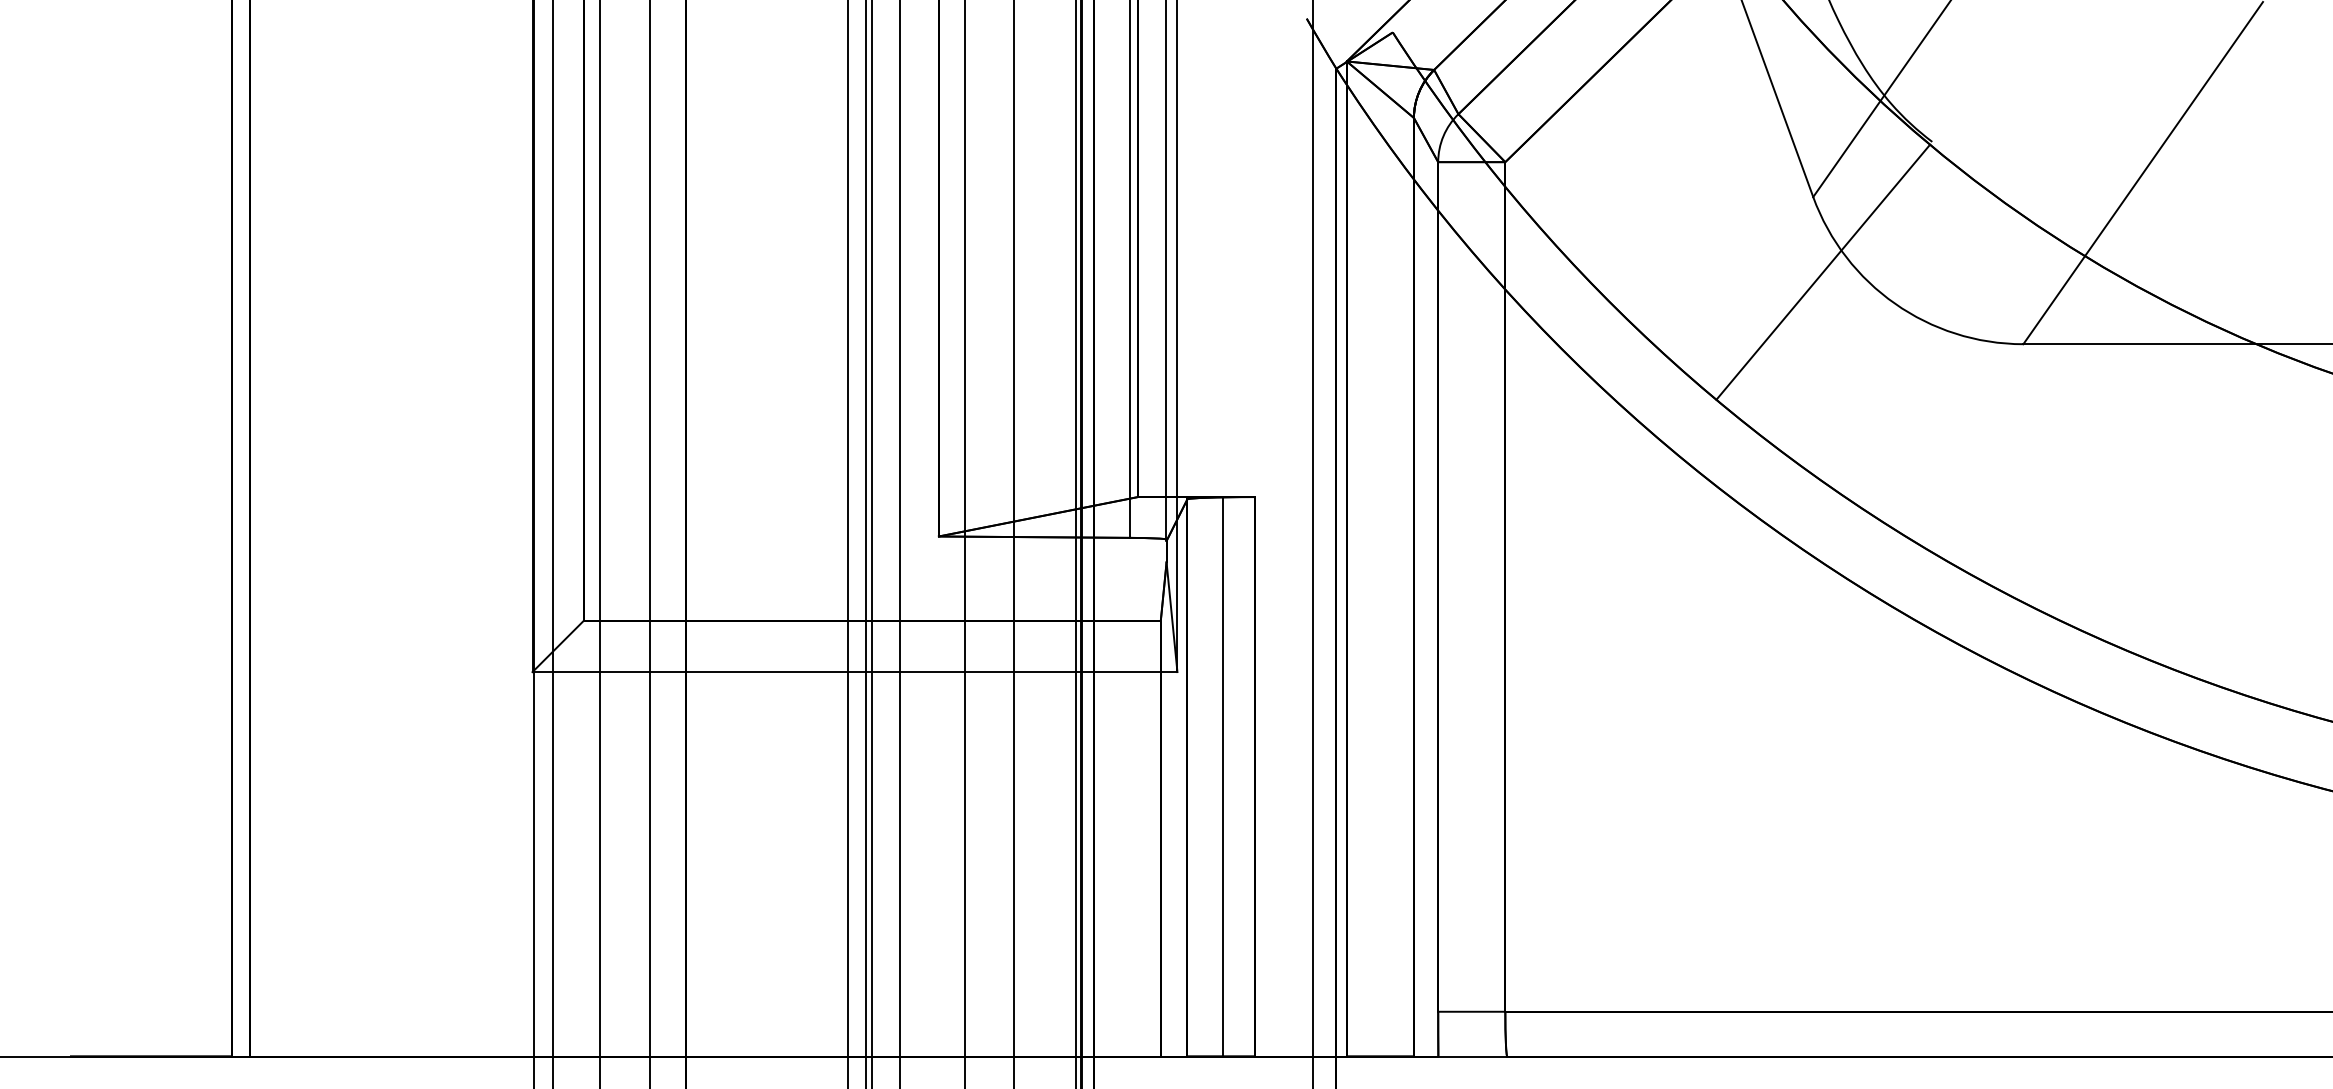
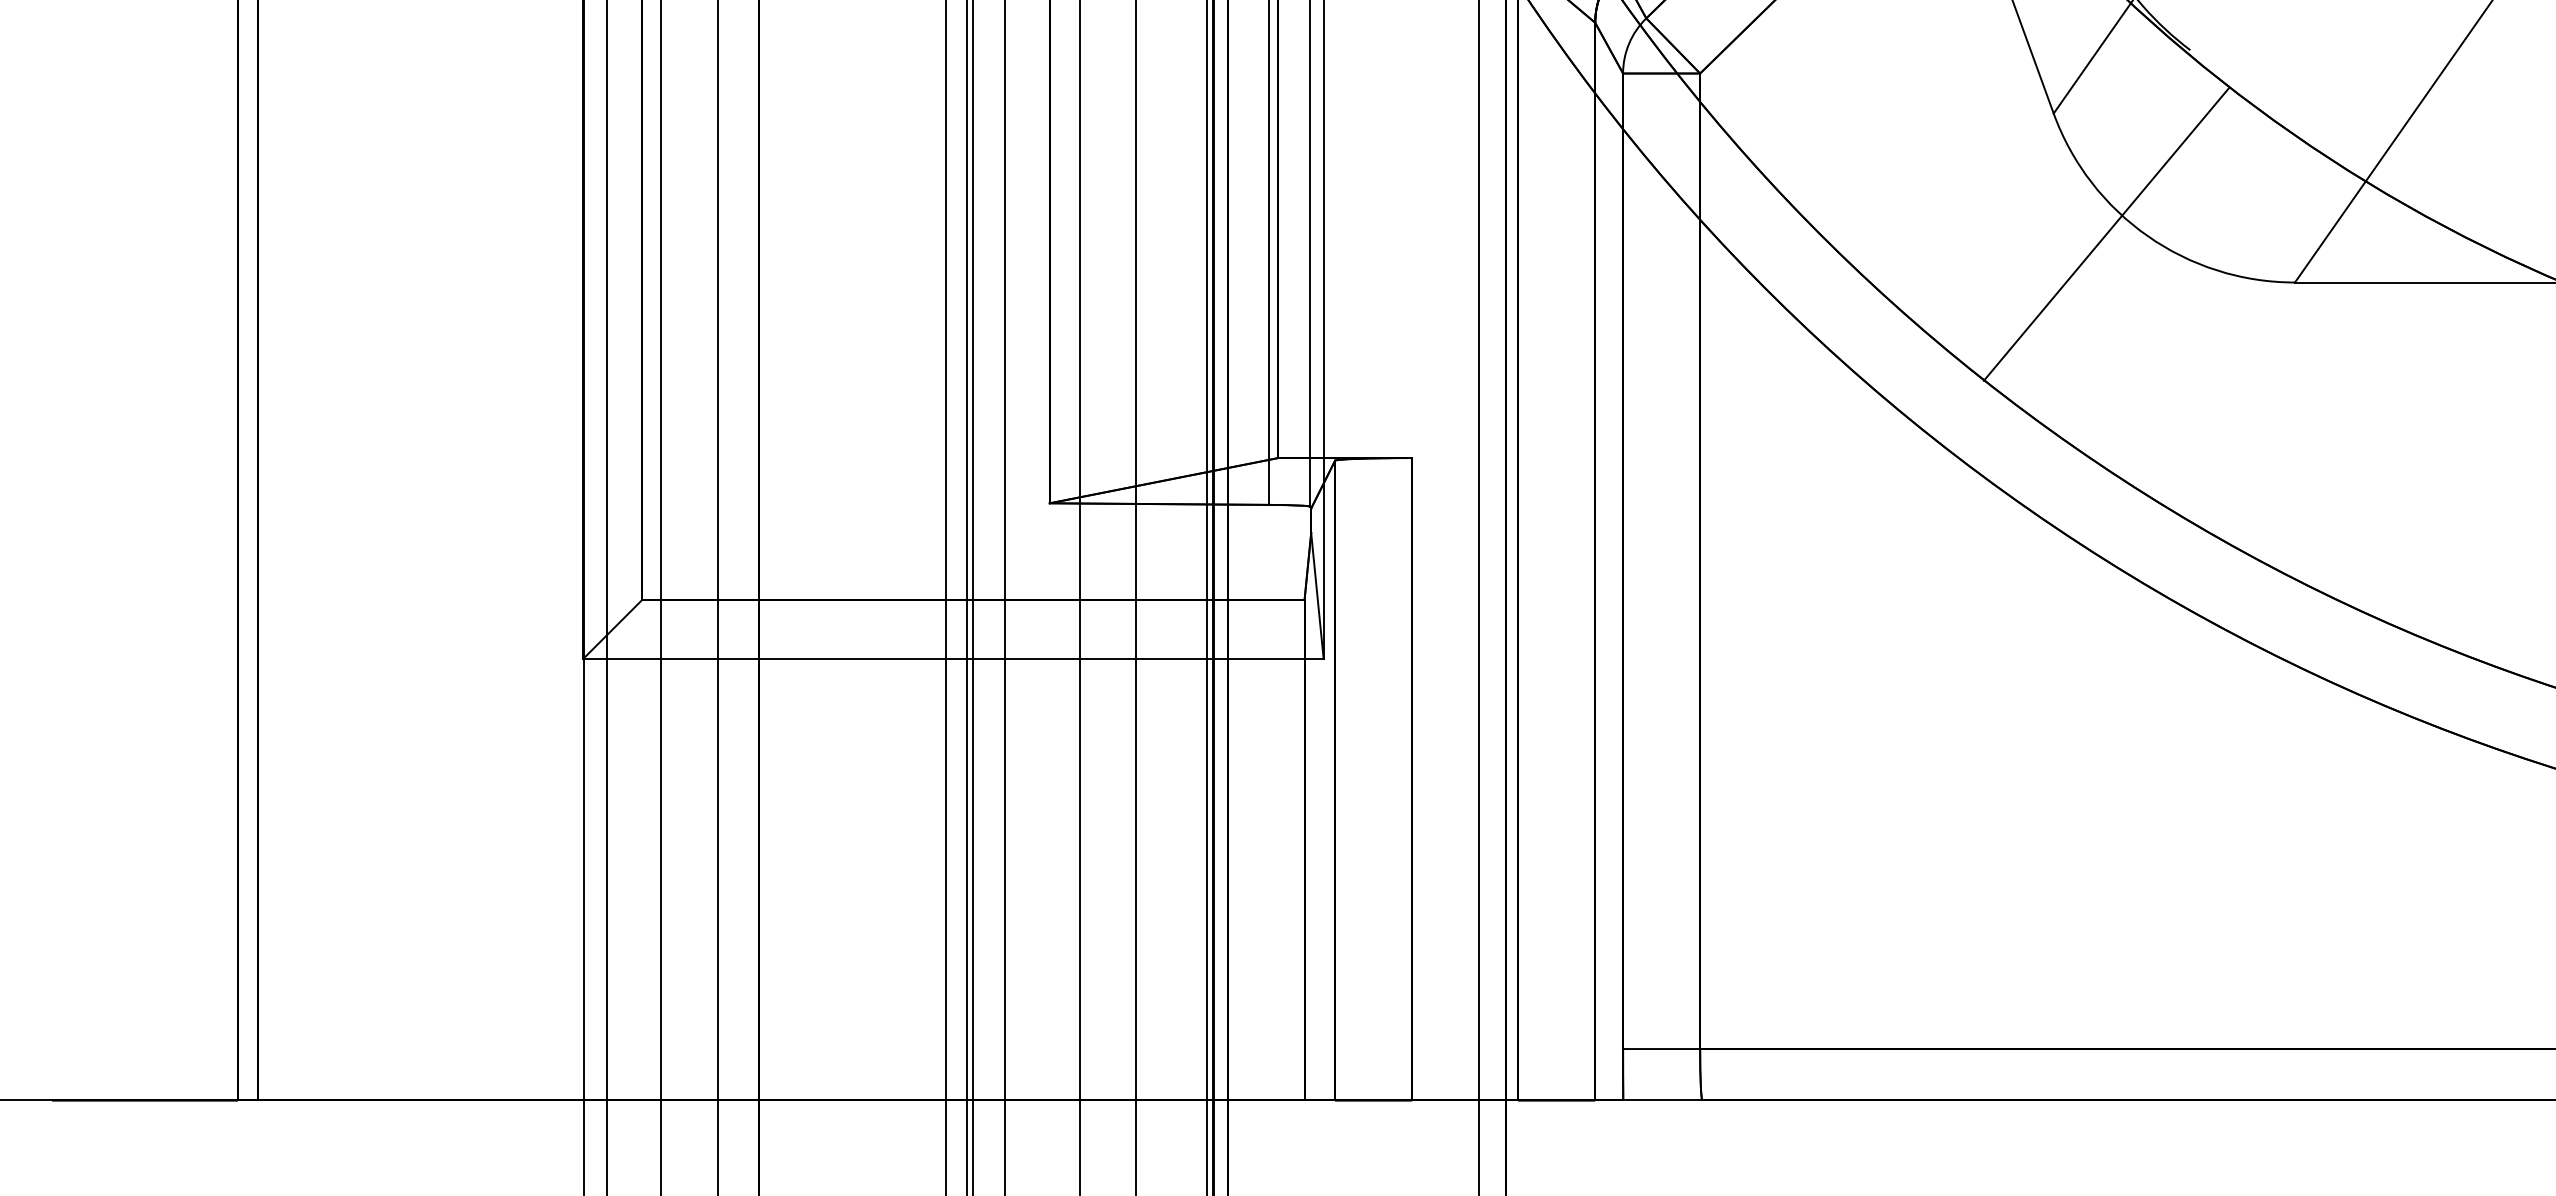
line: (1823, 271) -> (2106, 233), moved
line: (1223, 776) -> (1376, 778), removed

